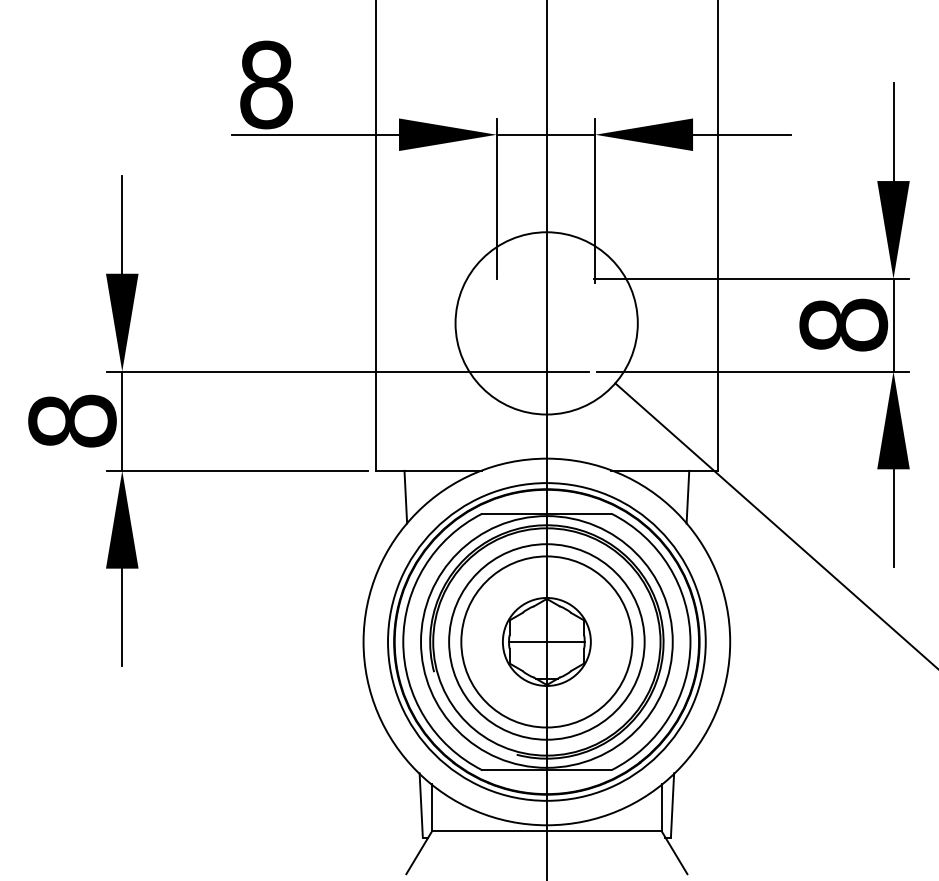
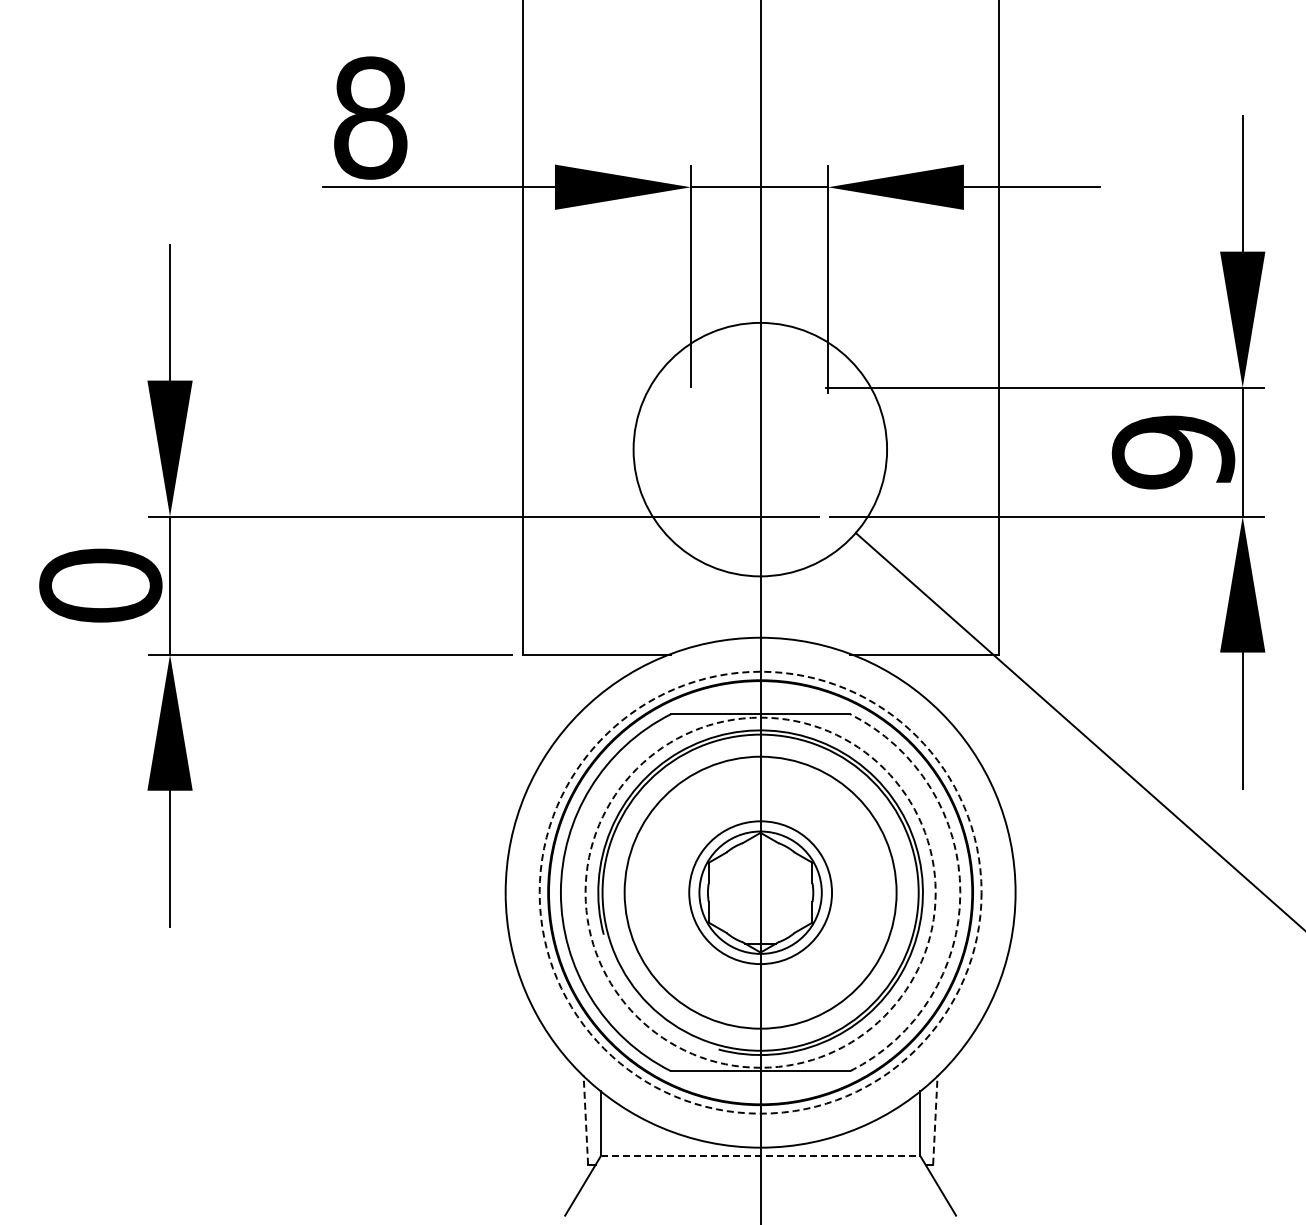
text: (843, 325) -> (1173, 452), 8 -> 9
text: (72, 421) -> (100, 585), 8 -> 0
line: (405, 496) -> (564, 690), removed
line: (687, 496) -> (956, 690), removed
circle: (546, 641) -> (760, 892), size x0.6
circle: (546, 641) -> (760, 892), solid -> dashed
circle: (546, 641) -> (760, 892), solid -> dashed
line: (546, 641) -> (760, 892), removed
arc: (690, 641) -> (960, 892), solid -> dashed
line: (420, 805) -> (585, 1120), solid -> dashed
line: (672, 805) -> (935, 1120), solid -> dashed
line: (546, 831) -> (760, 1156), solid -> dashed

